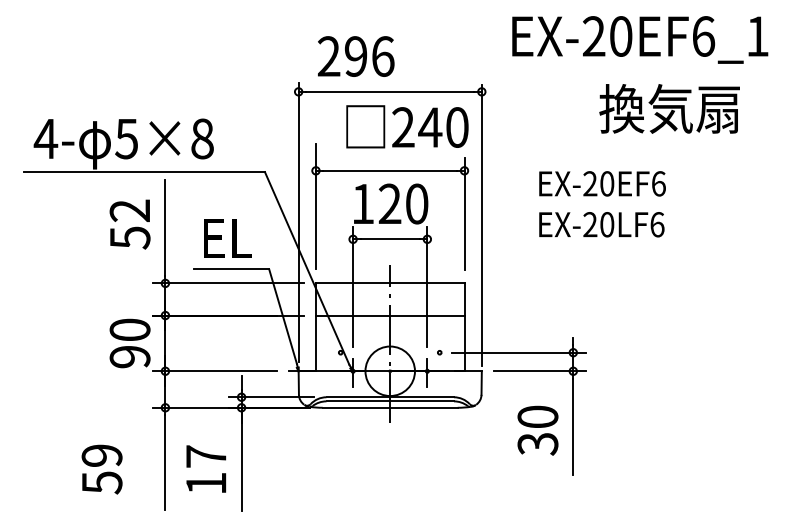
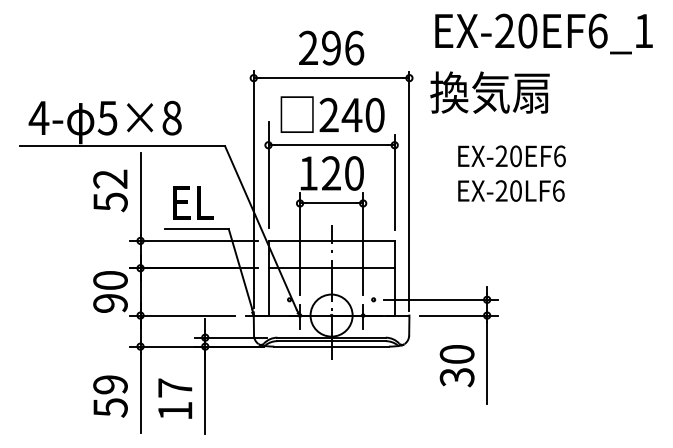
text: (356, 56) -> (331, 48), moved
text: (669, 108) -> (489, 92), moved
text: (407, 126) -> (332, 114), moved
text: (101, 469) -> (110, 396), moved

